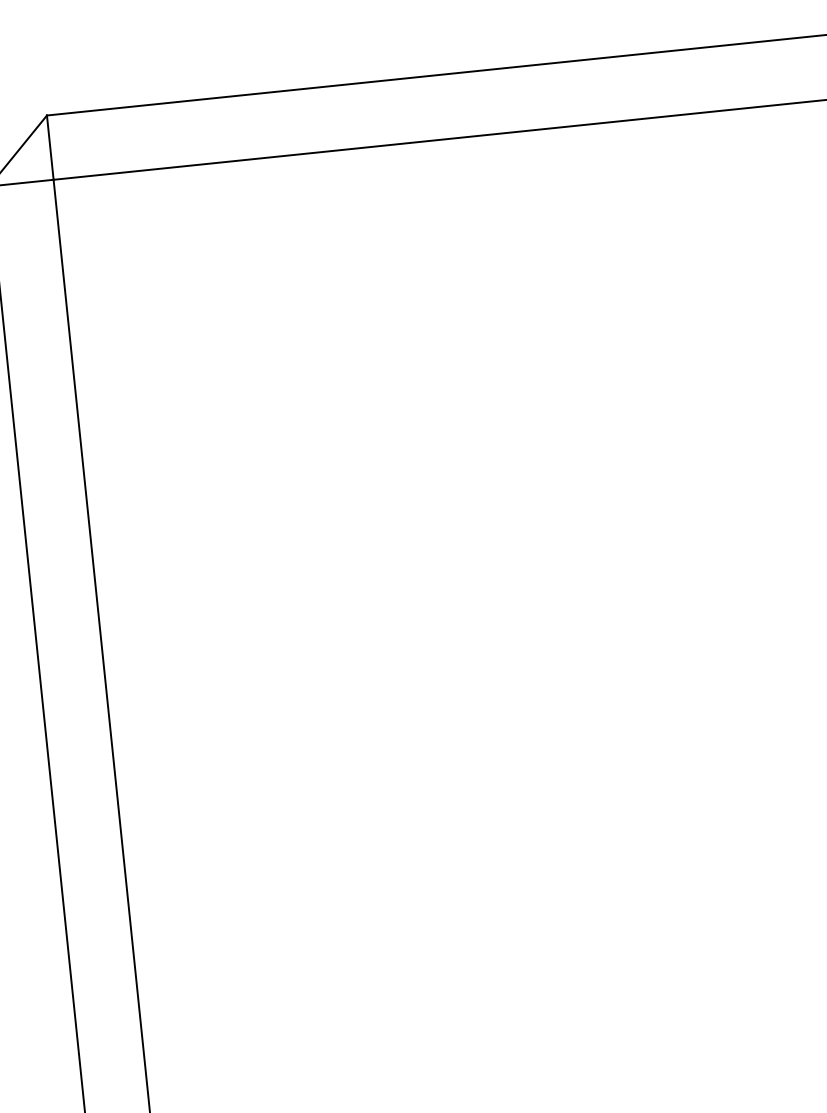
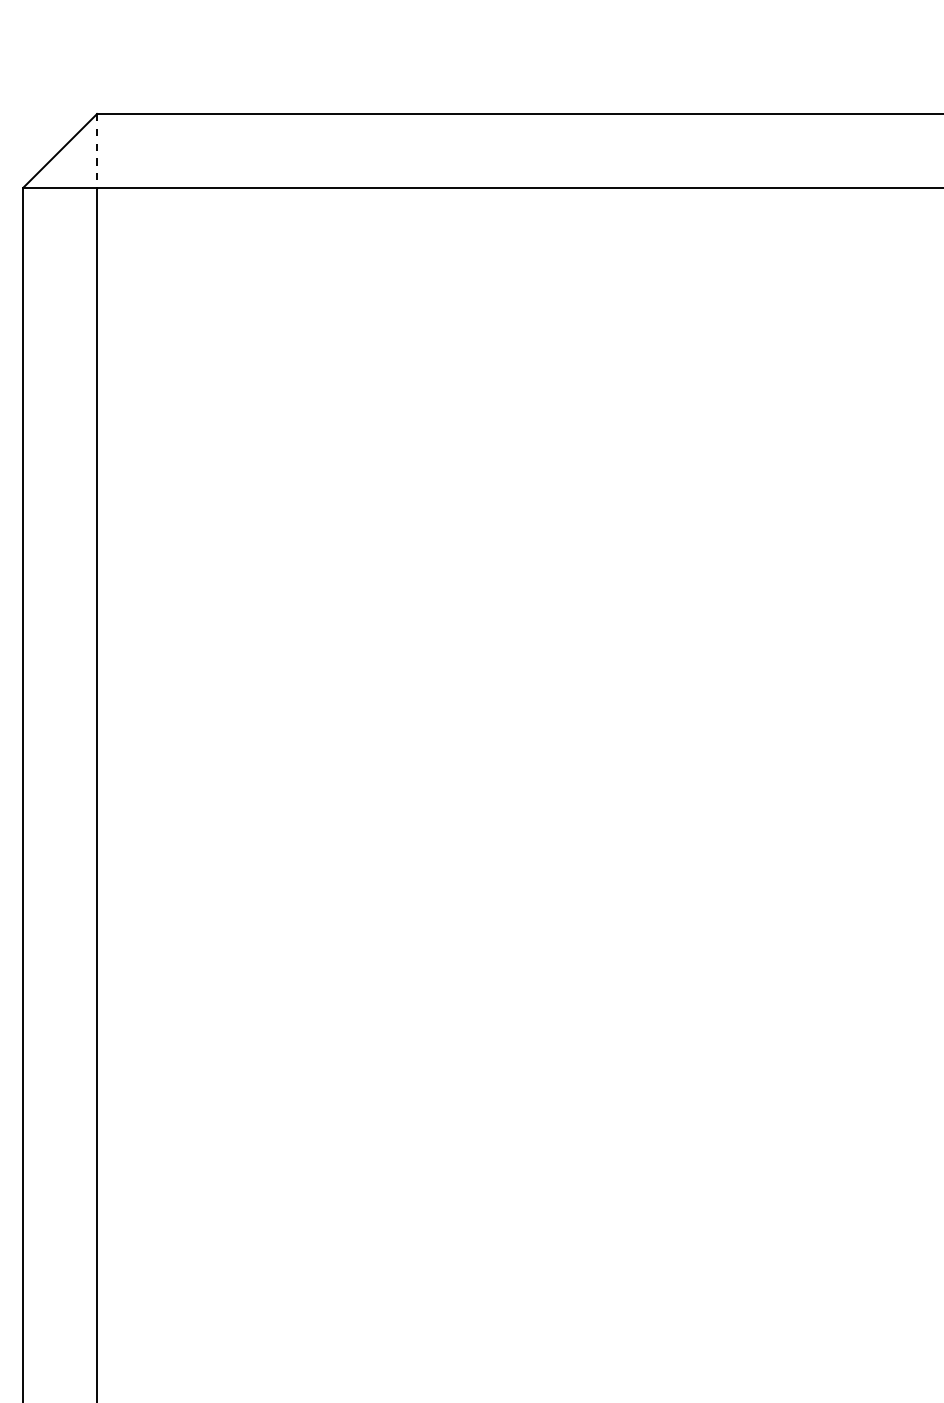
line: (50, 147) -> (97, 150), solid -> dashed

